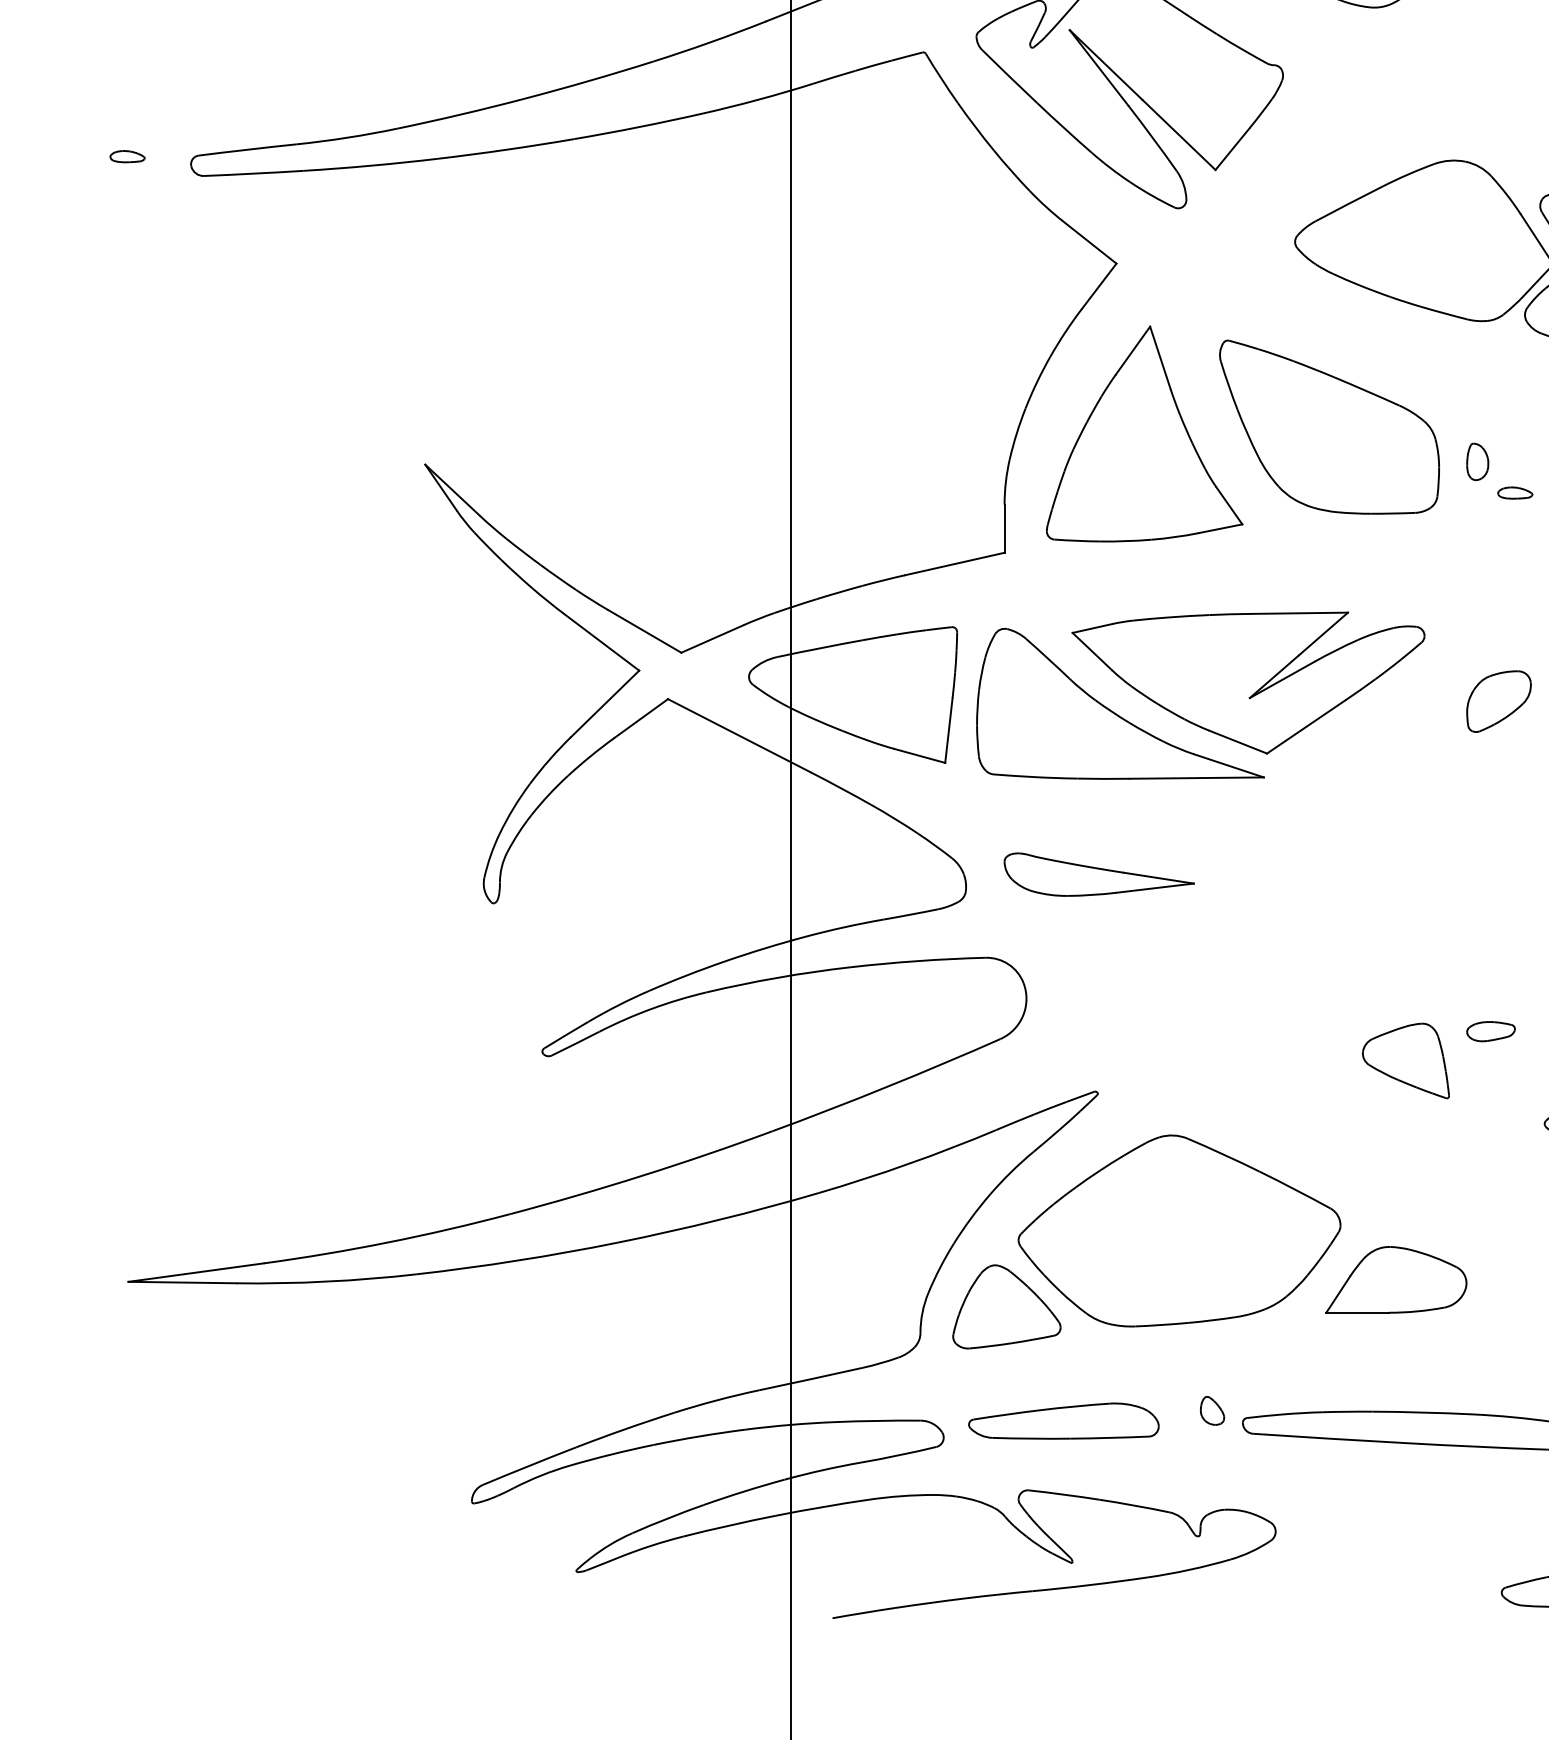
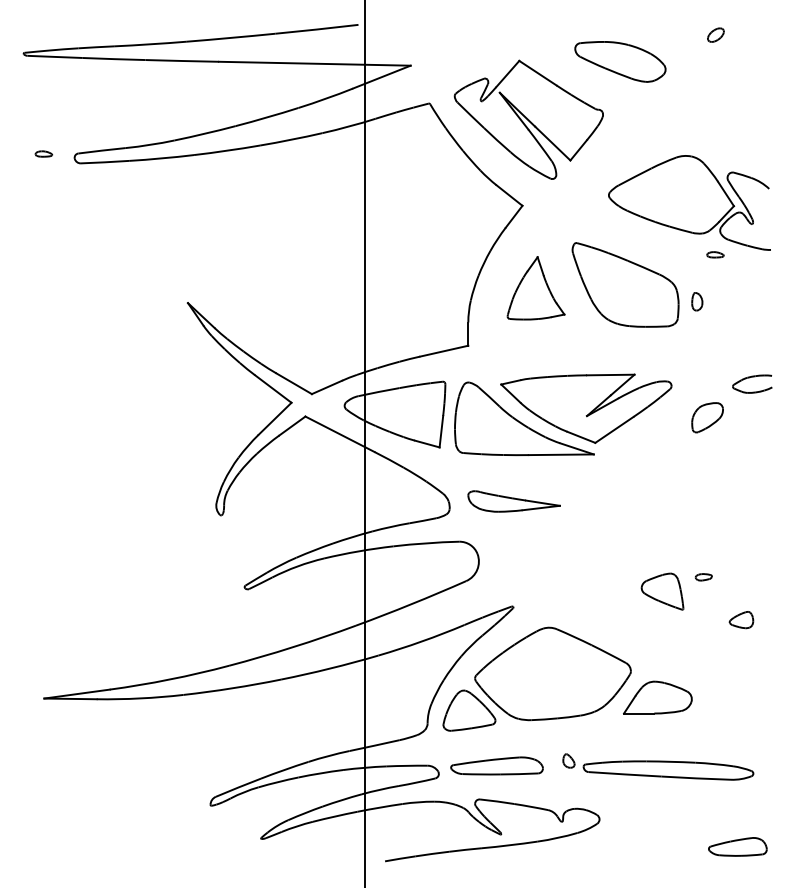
part: (1143, 434) -> (535, 288), size x0.6
part: (1515, 492) -> (715, 254), moved
part: (1490, 1029) -> (703, 576), size x0.7

